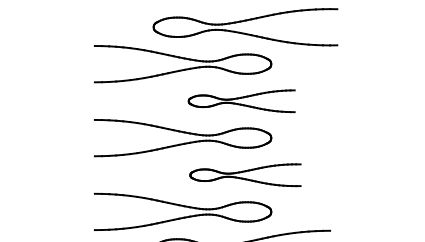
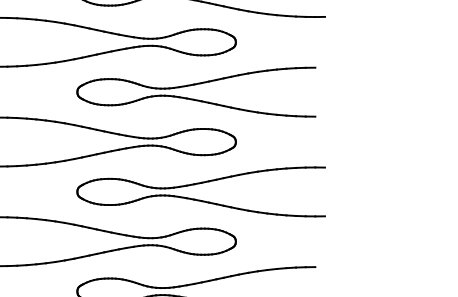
part: (241, 101) -> (195, 92), size x1.67
part: (245, 175) -> (201, 192), size x1.67

